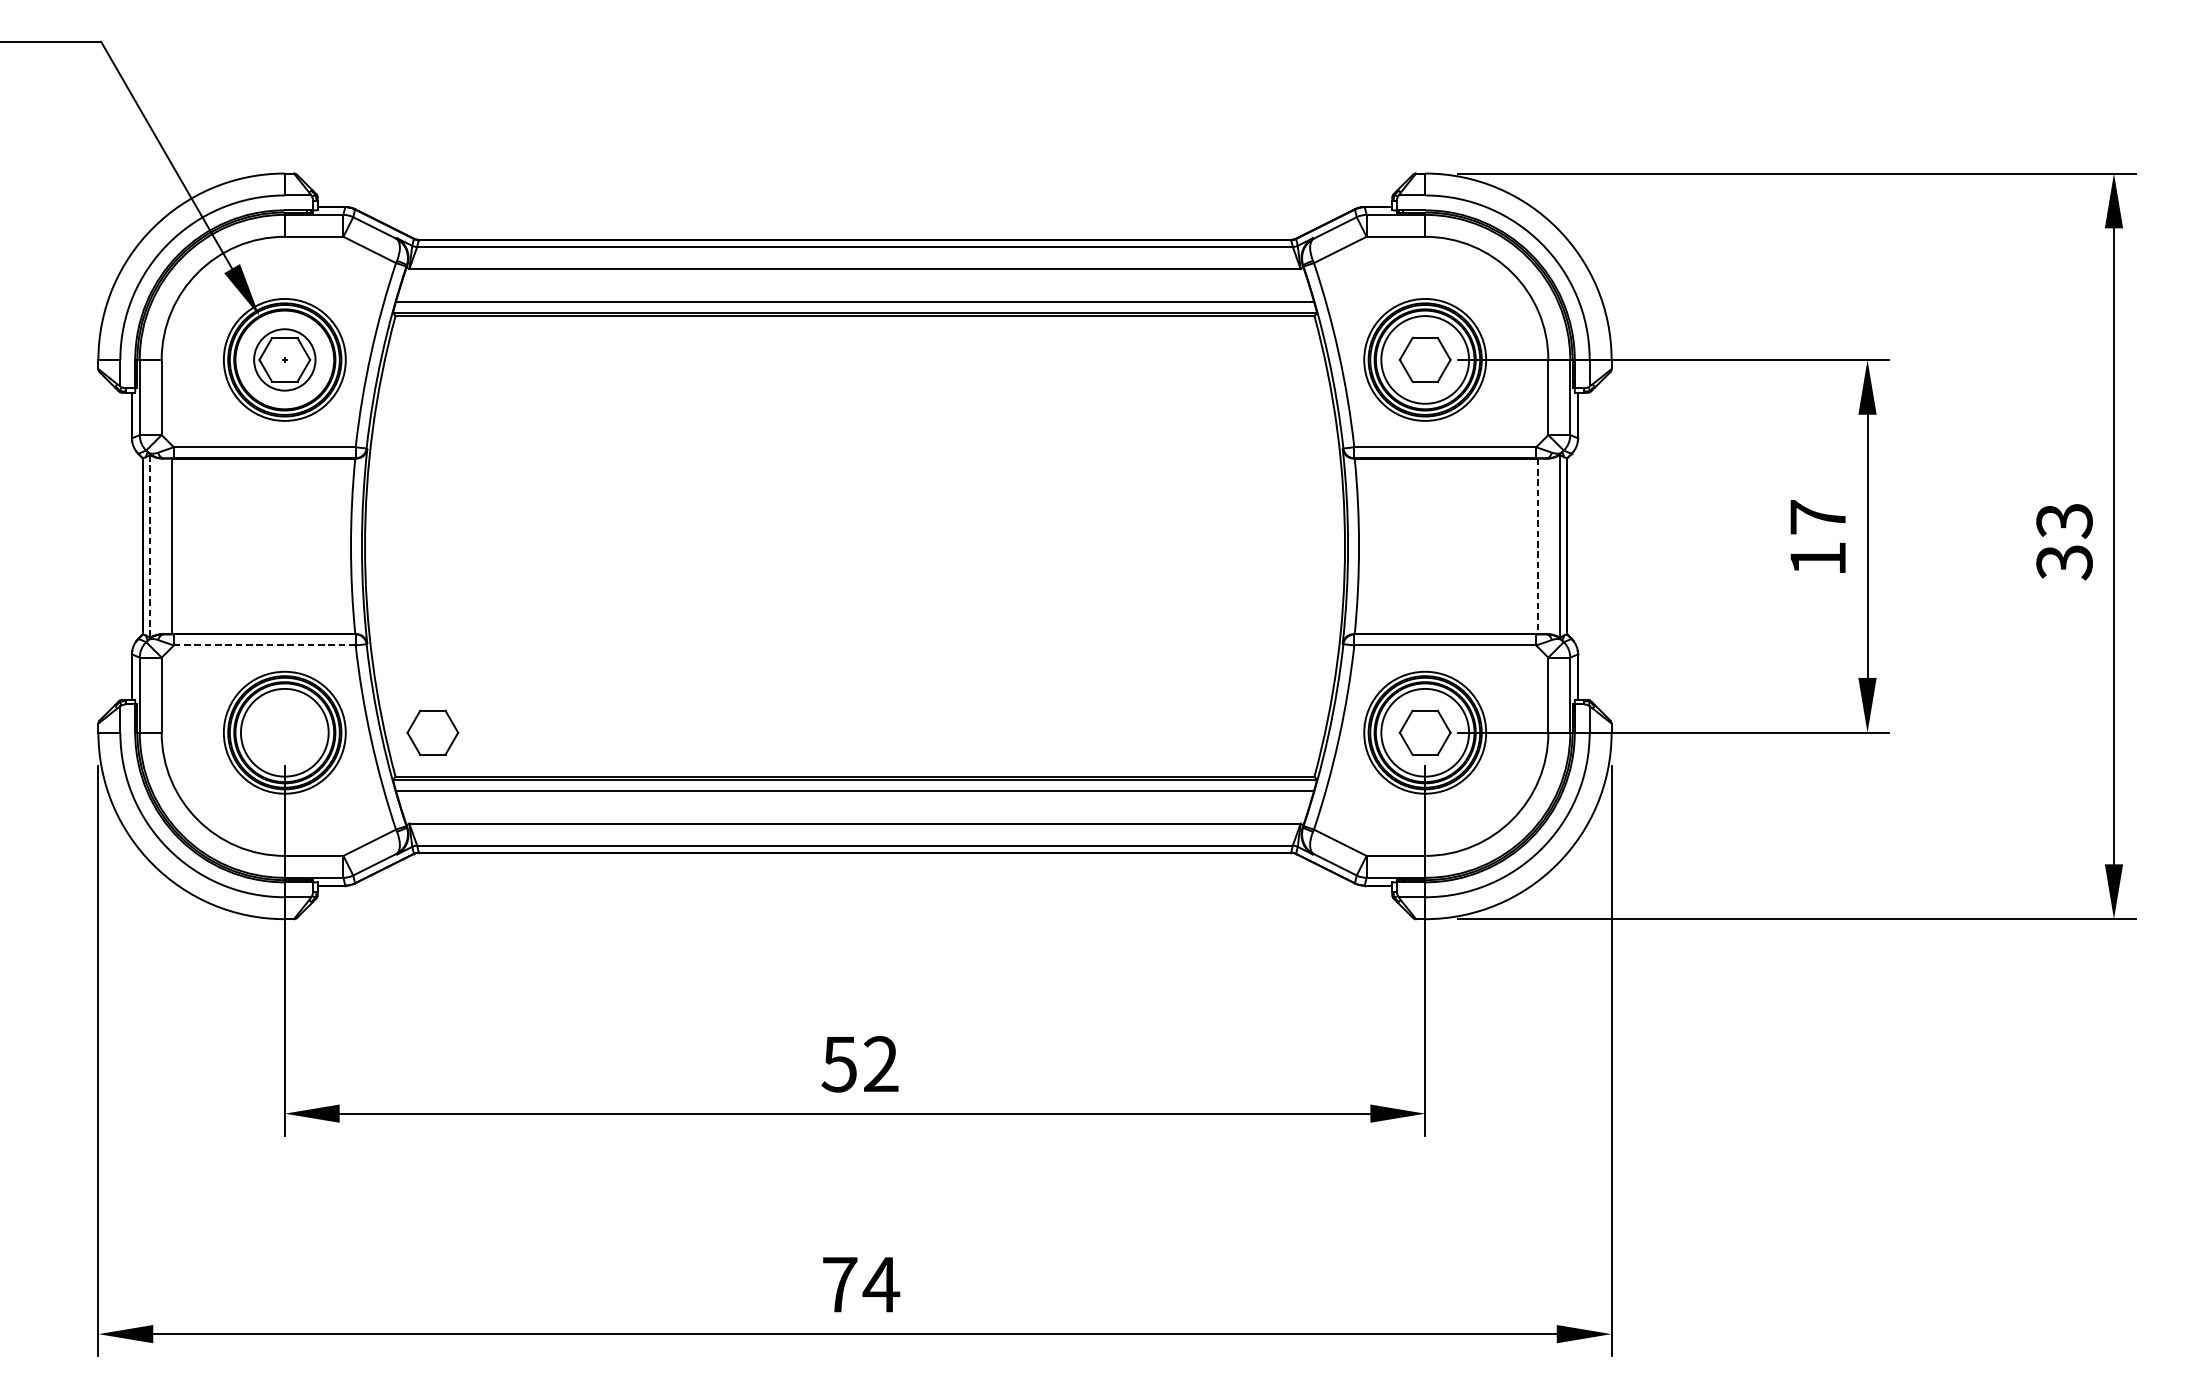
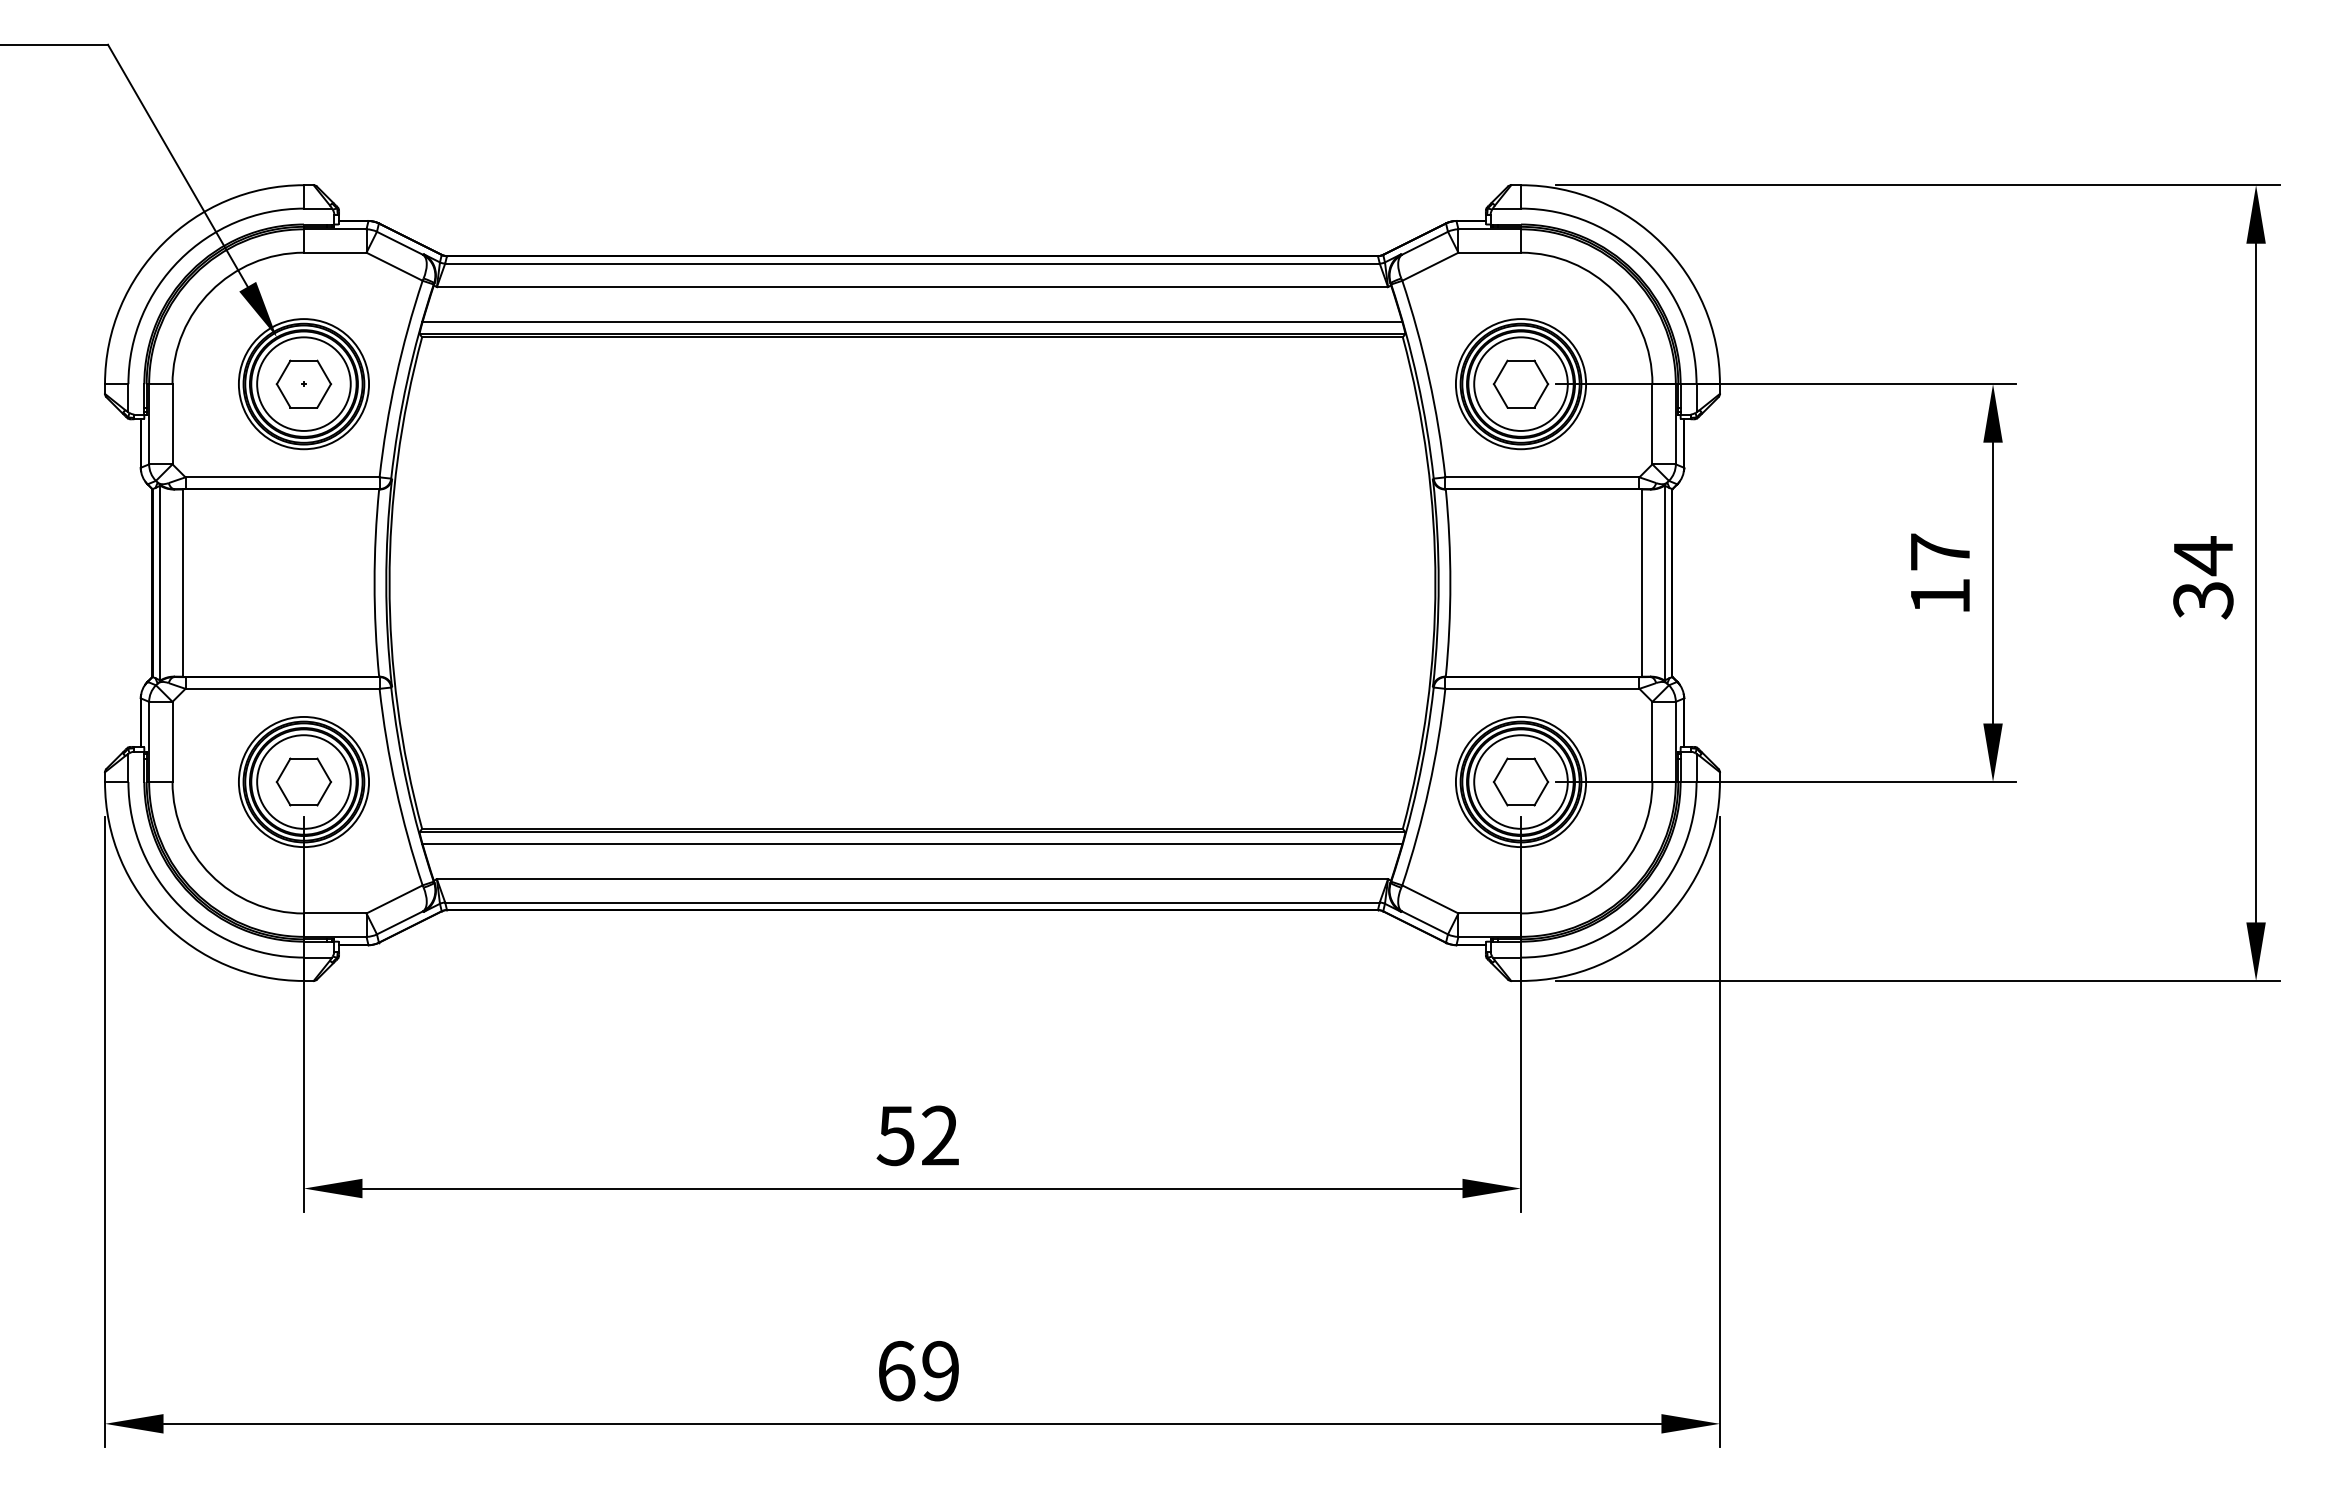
circle: (284, 359) -> (303, 383), size x1.43
text: (2064, 521) -> (2203, 556), 33 -> 34
line: (150, 546) -> (160, 583), dashed -> solid
line: (1538, 546) -> (1641, 583), dashed -> solid
line: (265, 645) -> (283, 688), dashed -> solid
part: (432, 732) -> (303, 781), moved
text: (861, 1284) -> (919, 1370), 74 -> 69

